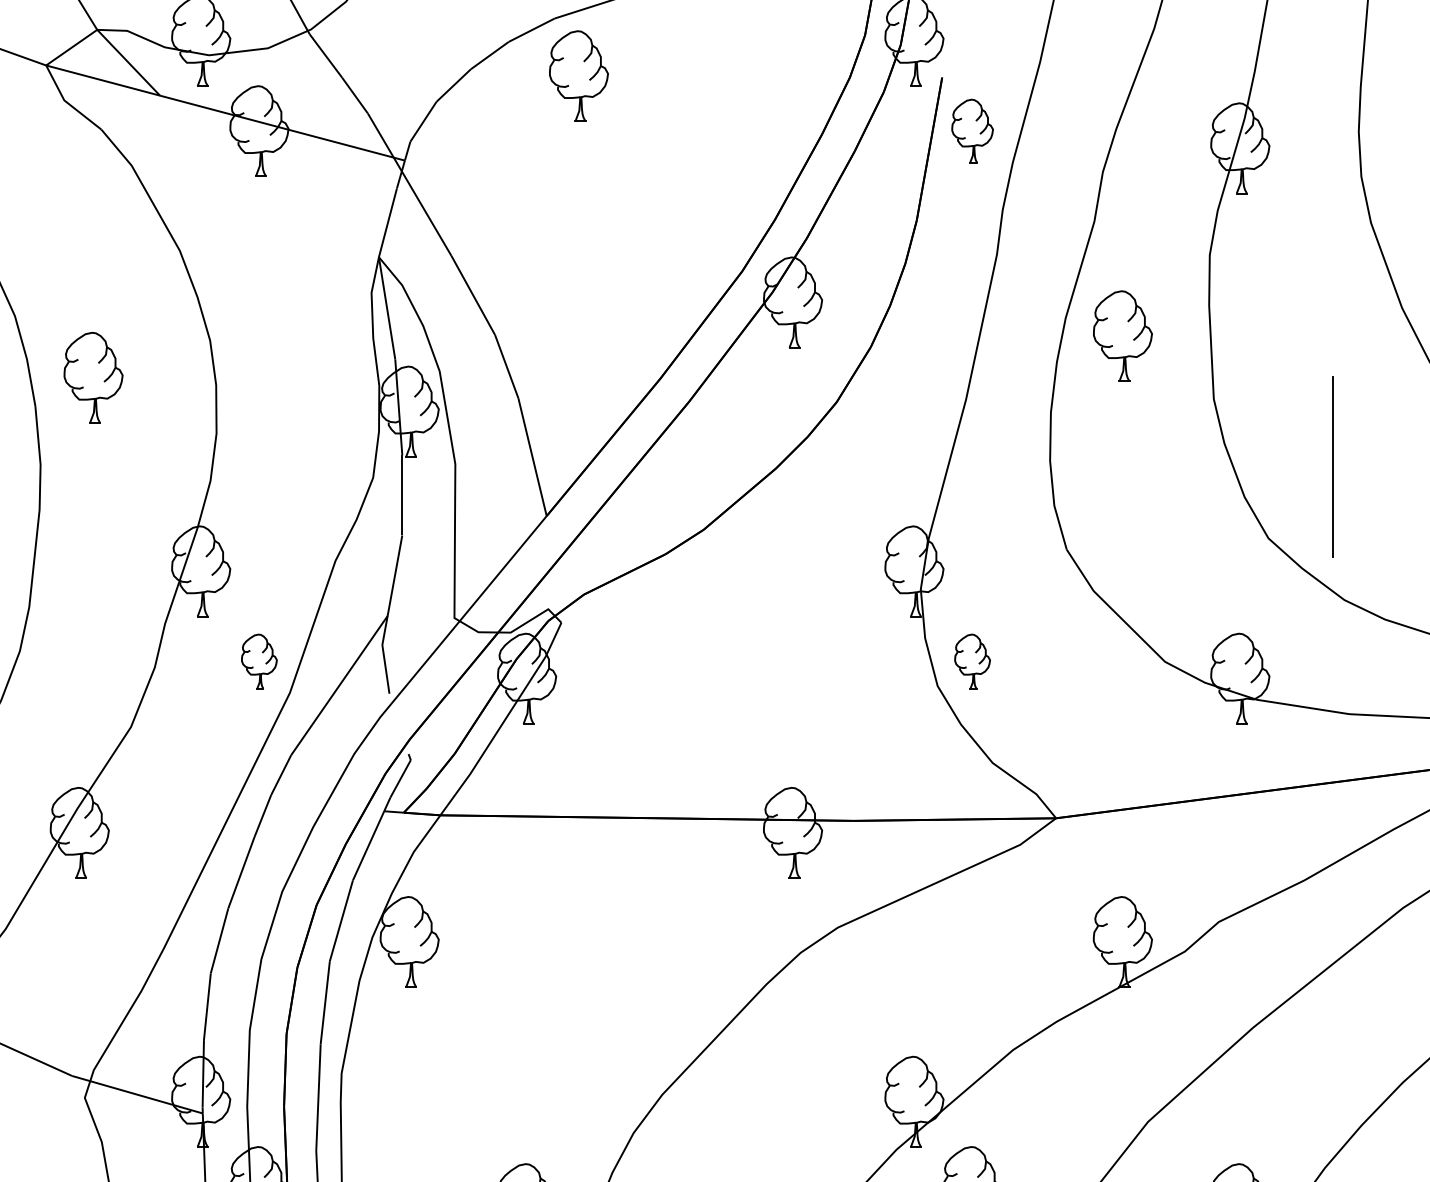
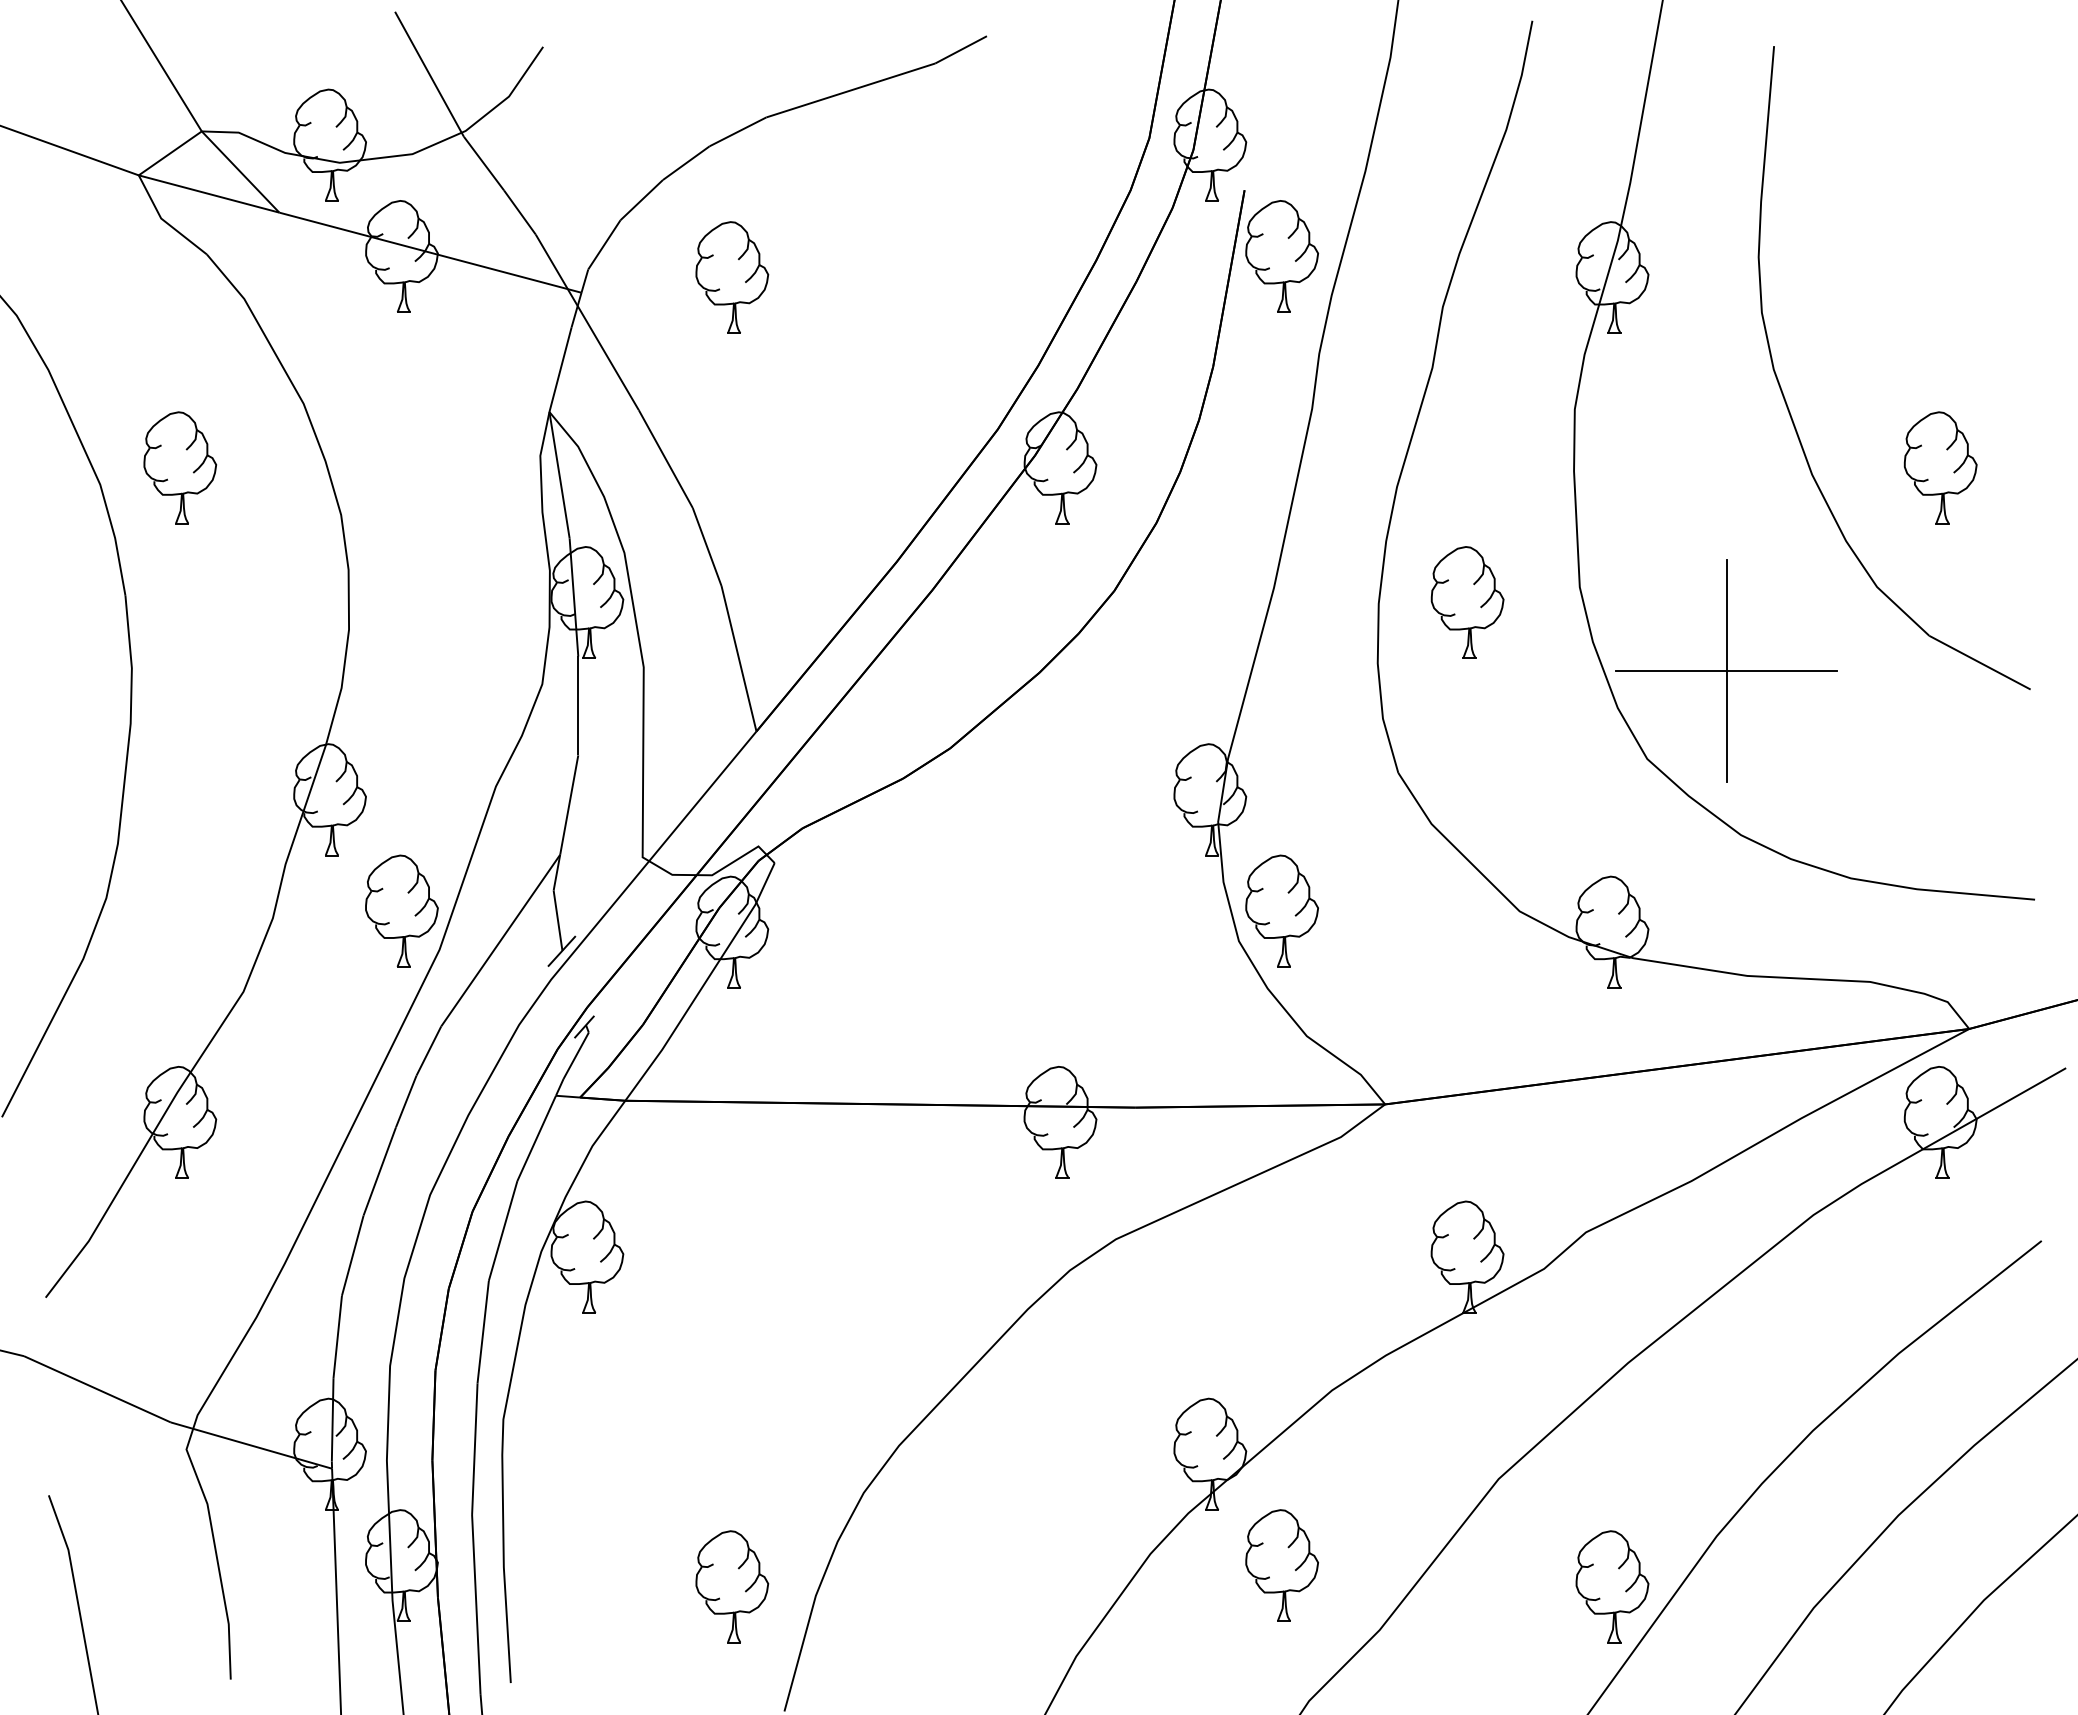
part: (579, 76) -> (732, 277), moved
part: (972, 131) -> (1281, 256), size x1.43
part: (1122, 336) -> (1467, 602), moved
part: (93, 377) -> (180, 467), moved
line: (1332, 467) -> (1726, 671), added
part: (259, 661) -> (401, 910), size x1.67
part: (972, 661) -> (1281, 910), size x1.67
line: (388, 694) -> (561, 951), added
line: (407, 755) -> (584, 1026), added

